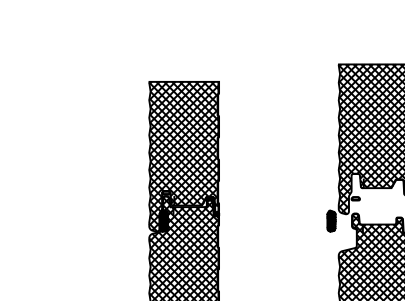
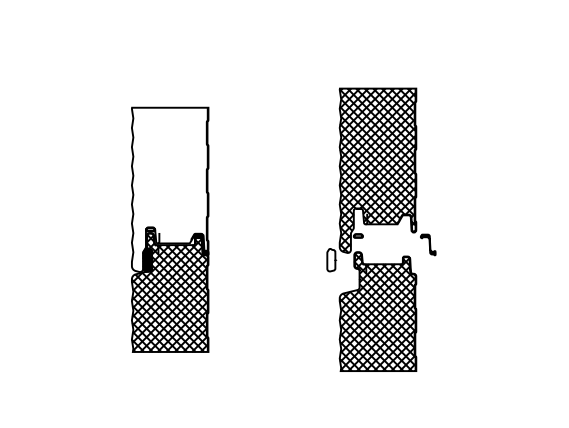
hatch: (183, 156) -> (169, 189), removed
hatch: (331, 221) -> (331, 260), removed

